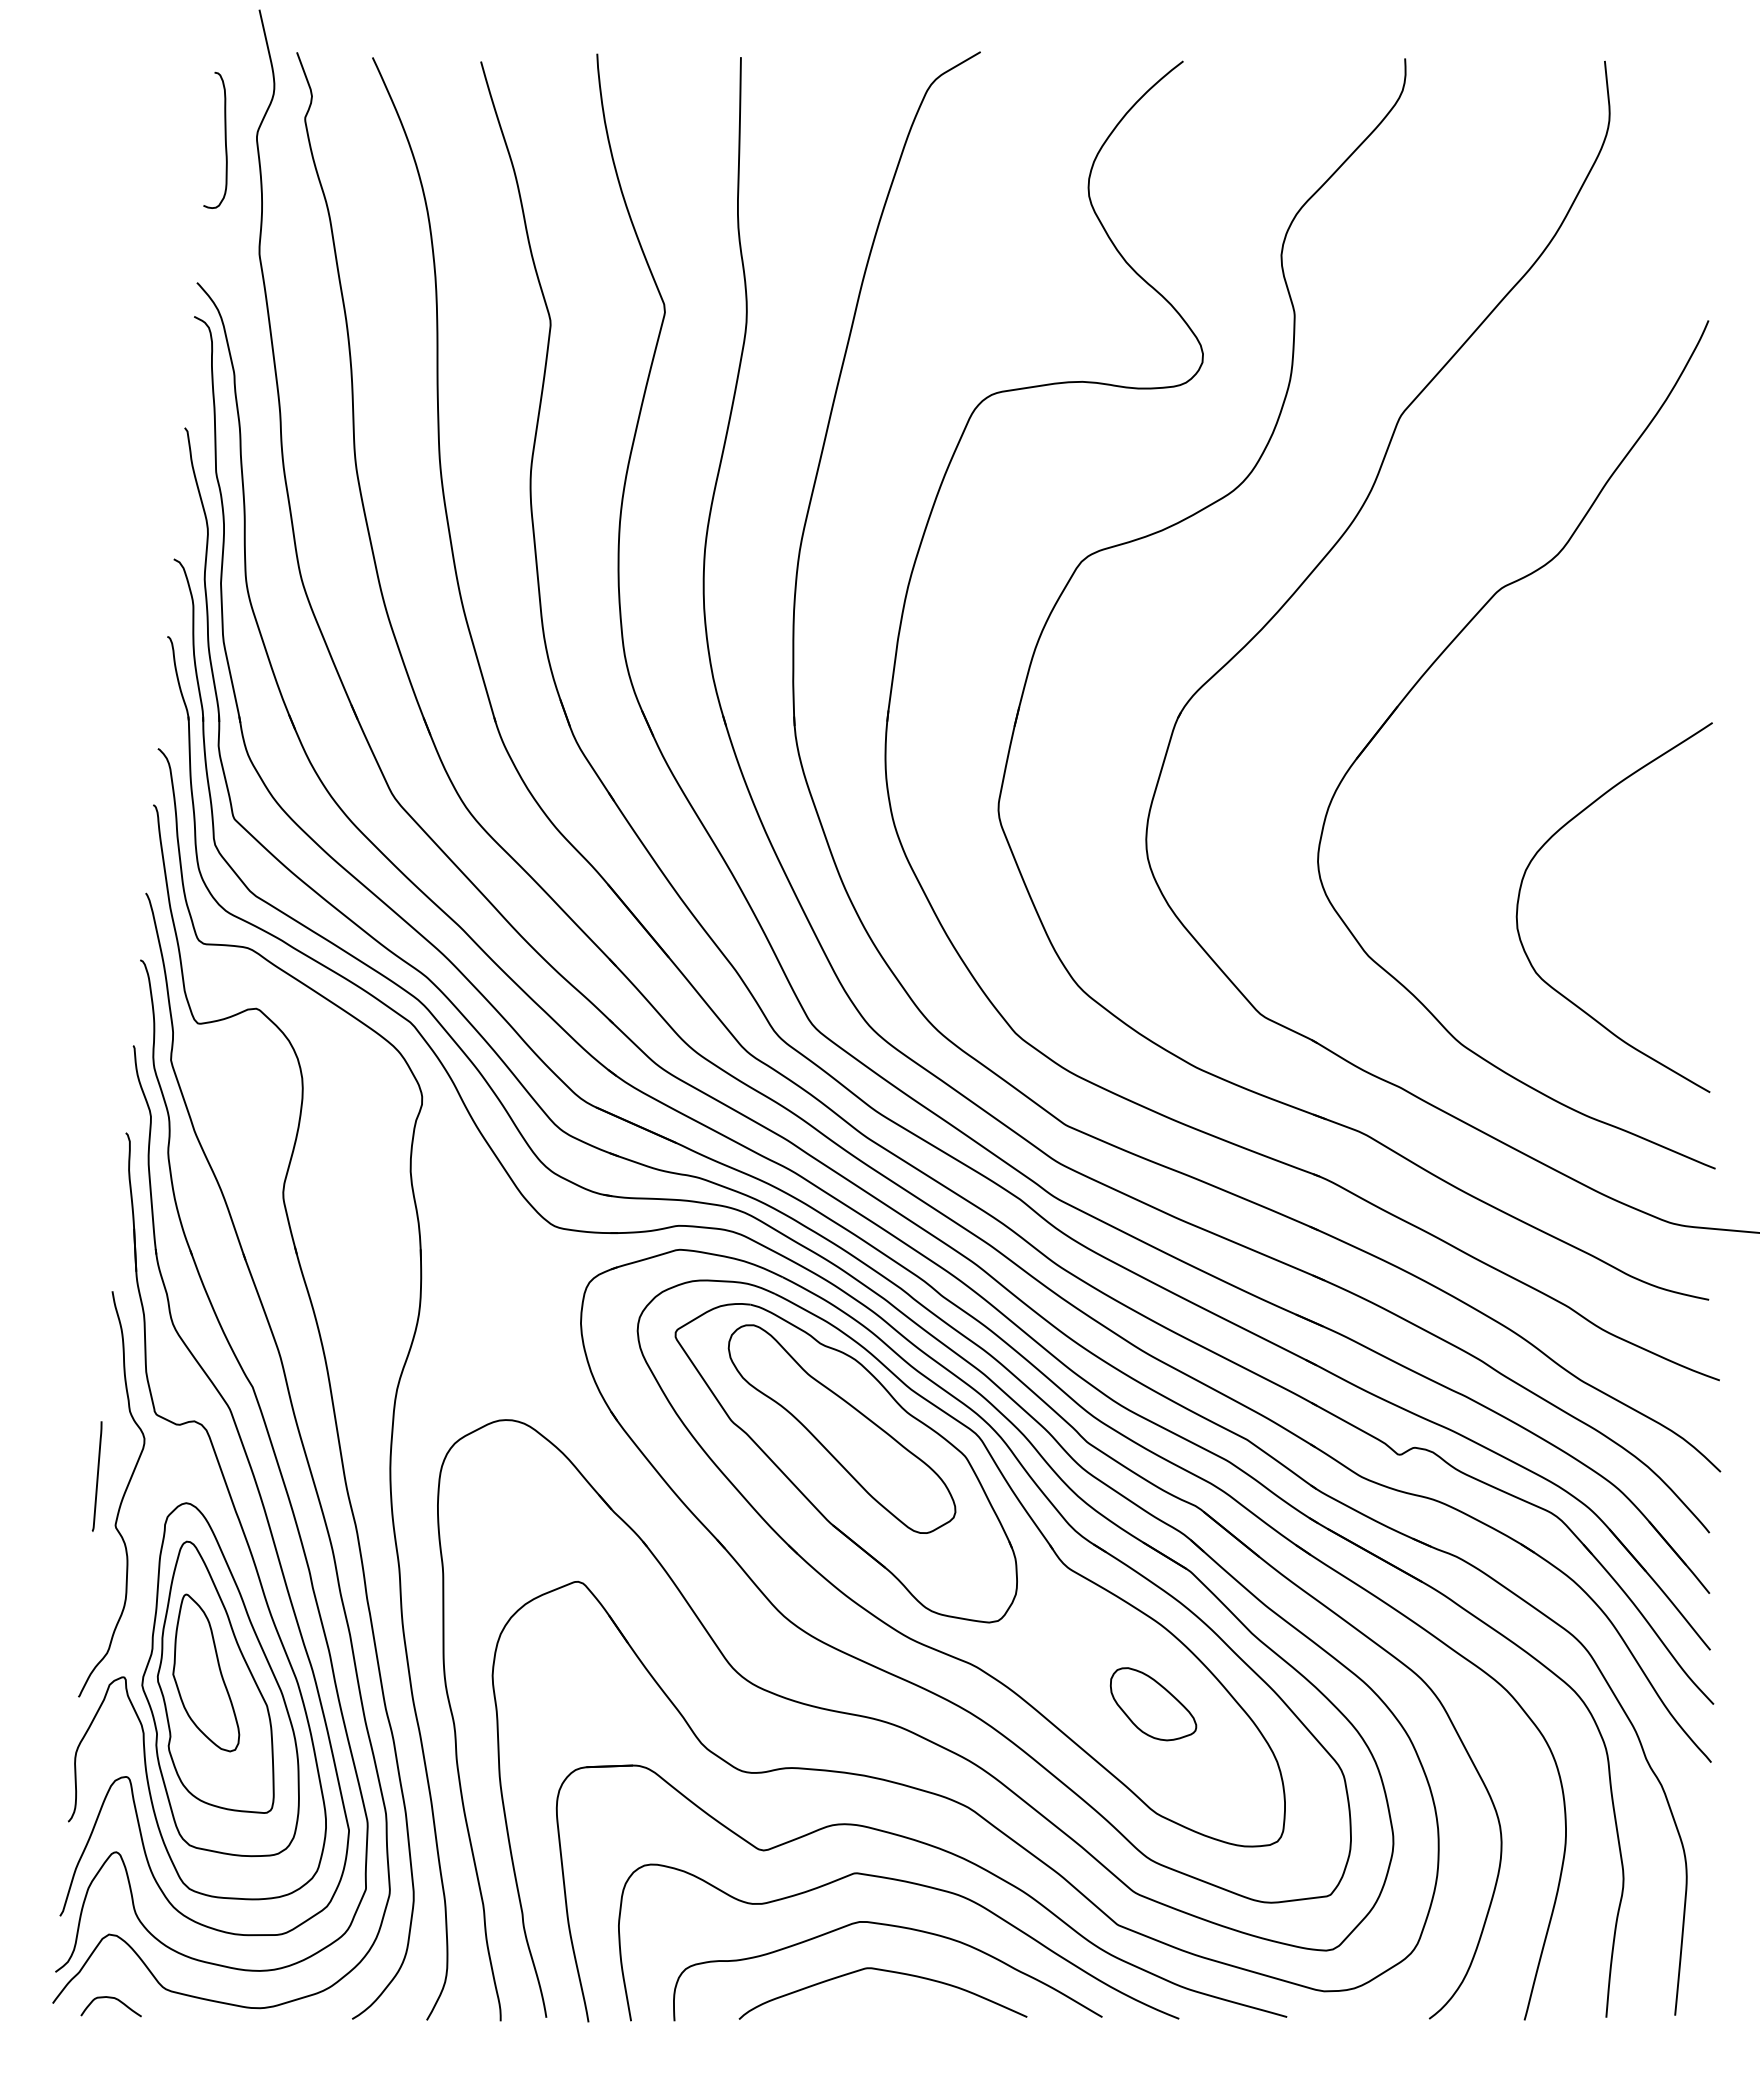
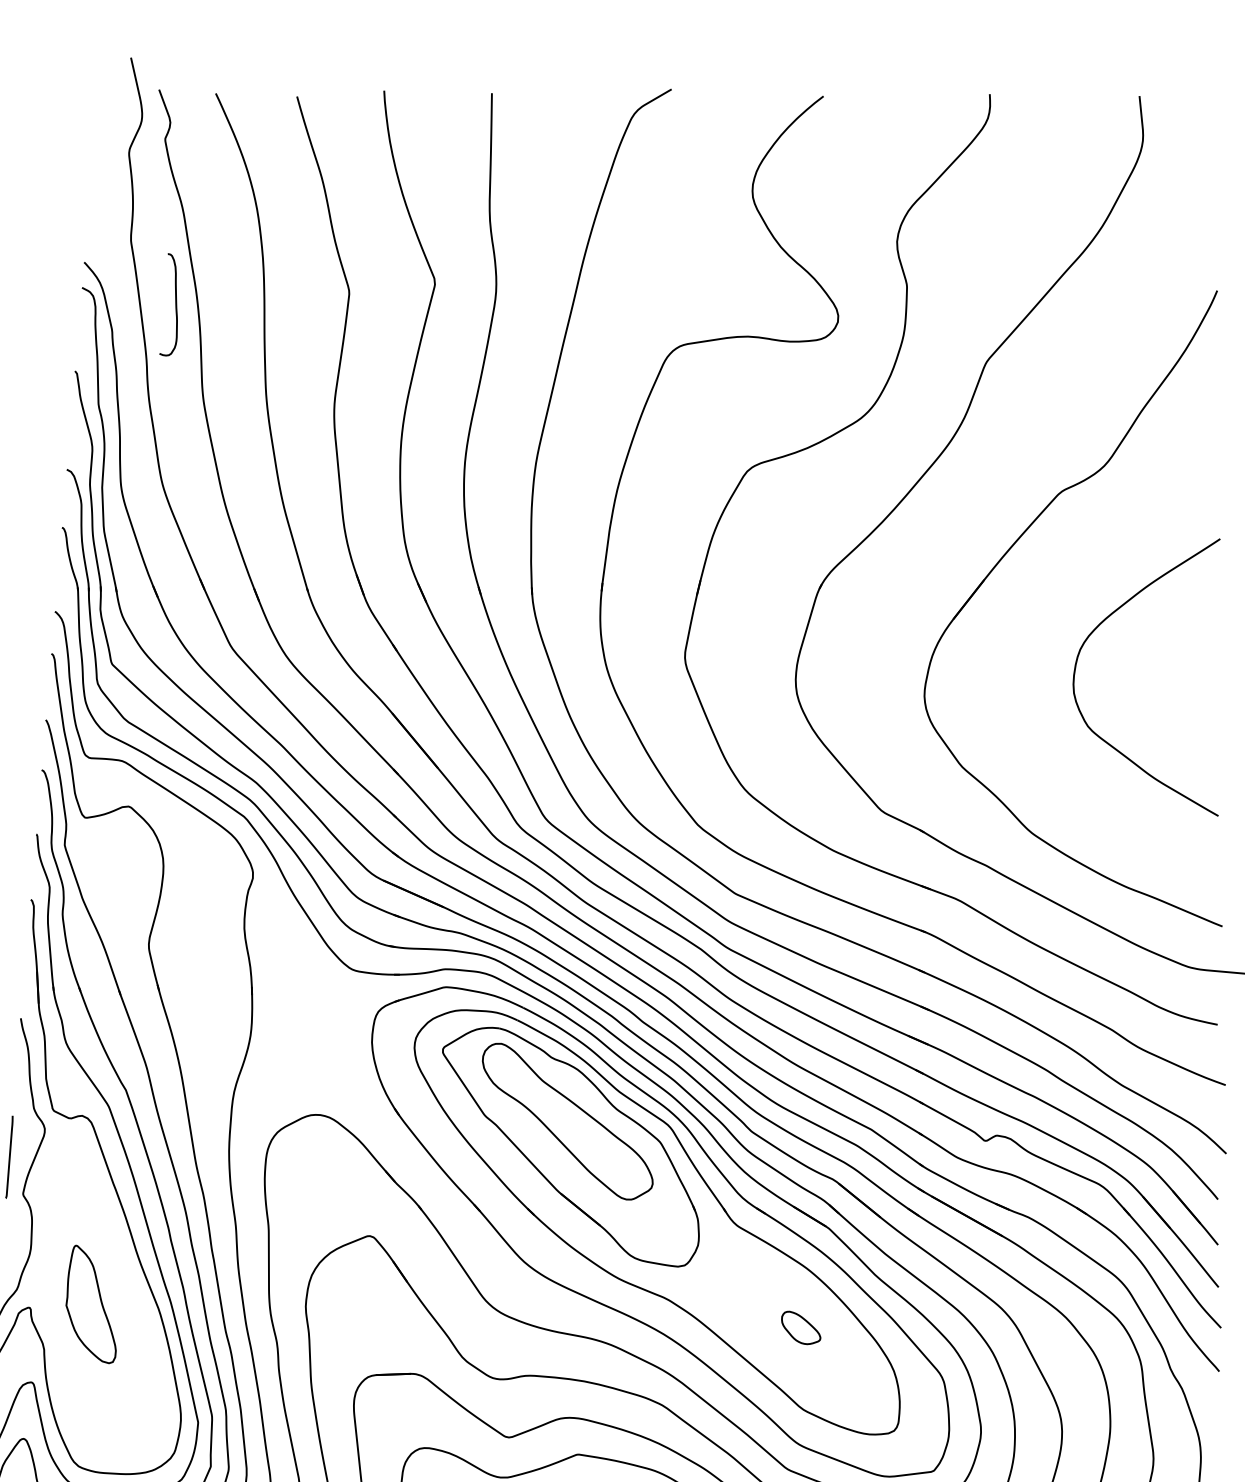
curve: (224, 139) -> (175, 304), moved
curve: (1541, 849) -> (1092, 633), moved
part: (220, 1679) -> (101, 1309), removed
part: (1153, 1704) -> (801, 1328), size x0.6

